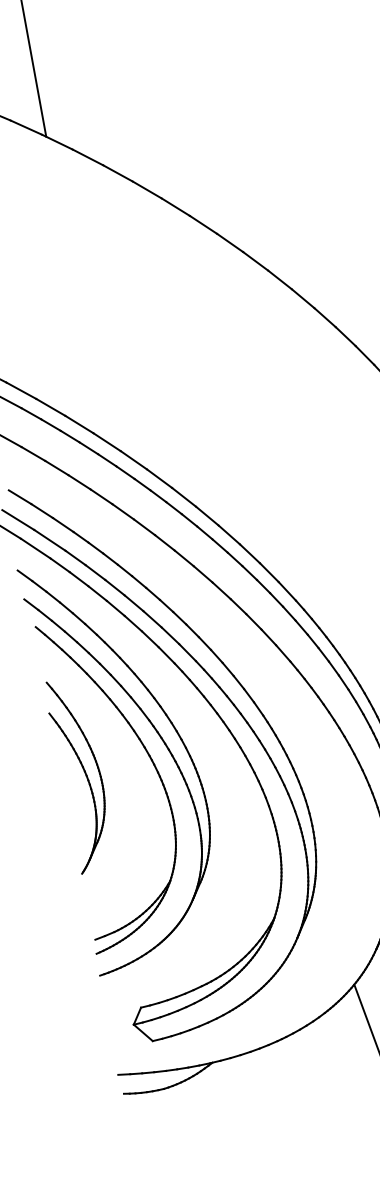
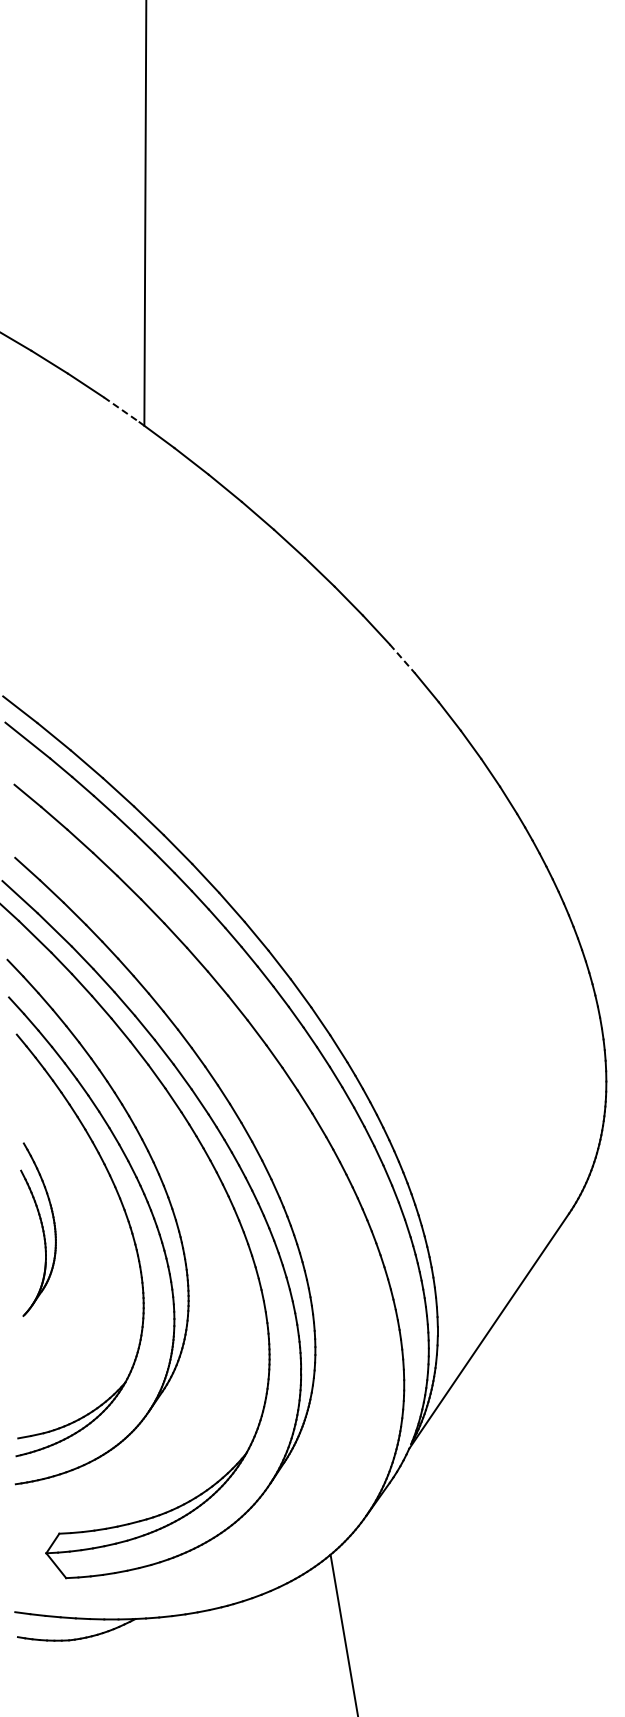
line: (26, 127) -> (121, 409), solid -> dashed
line: (280, 280) -> (402, 659), solid -> dashed
part: (80, 774) -> (38, 1229), size x0.7

